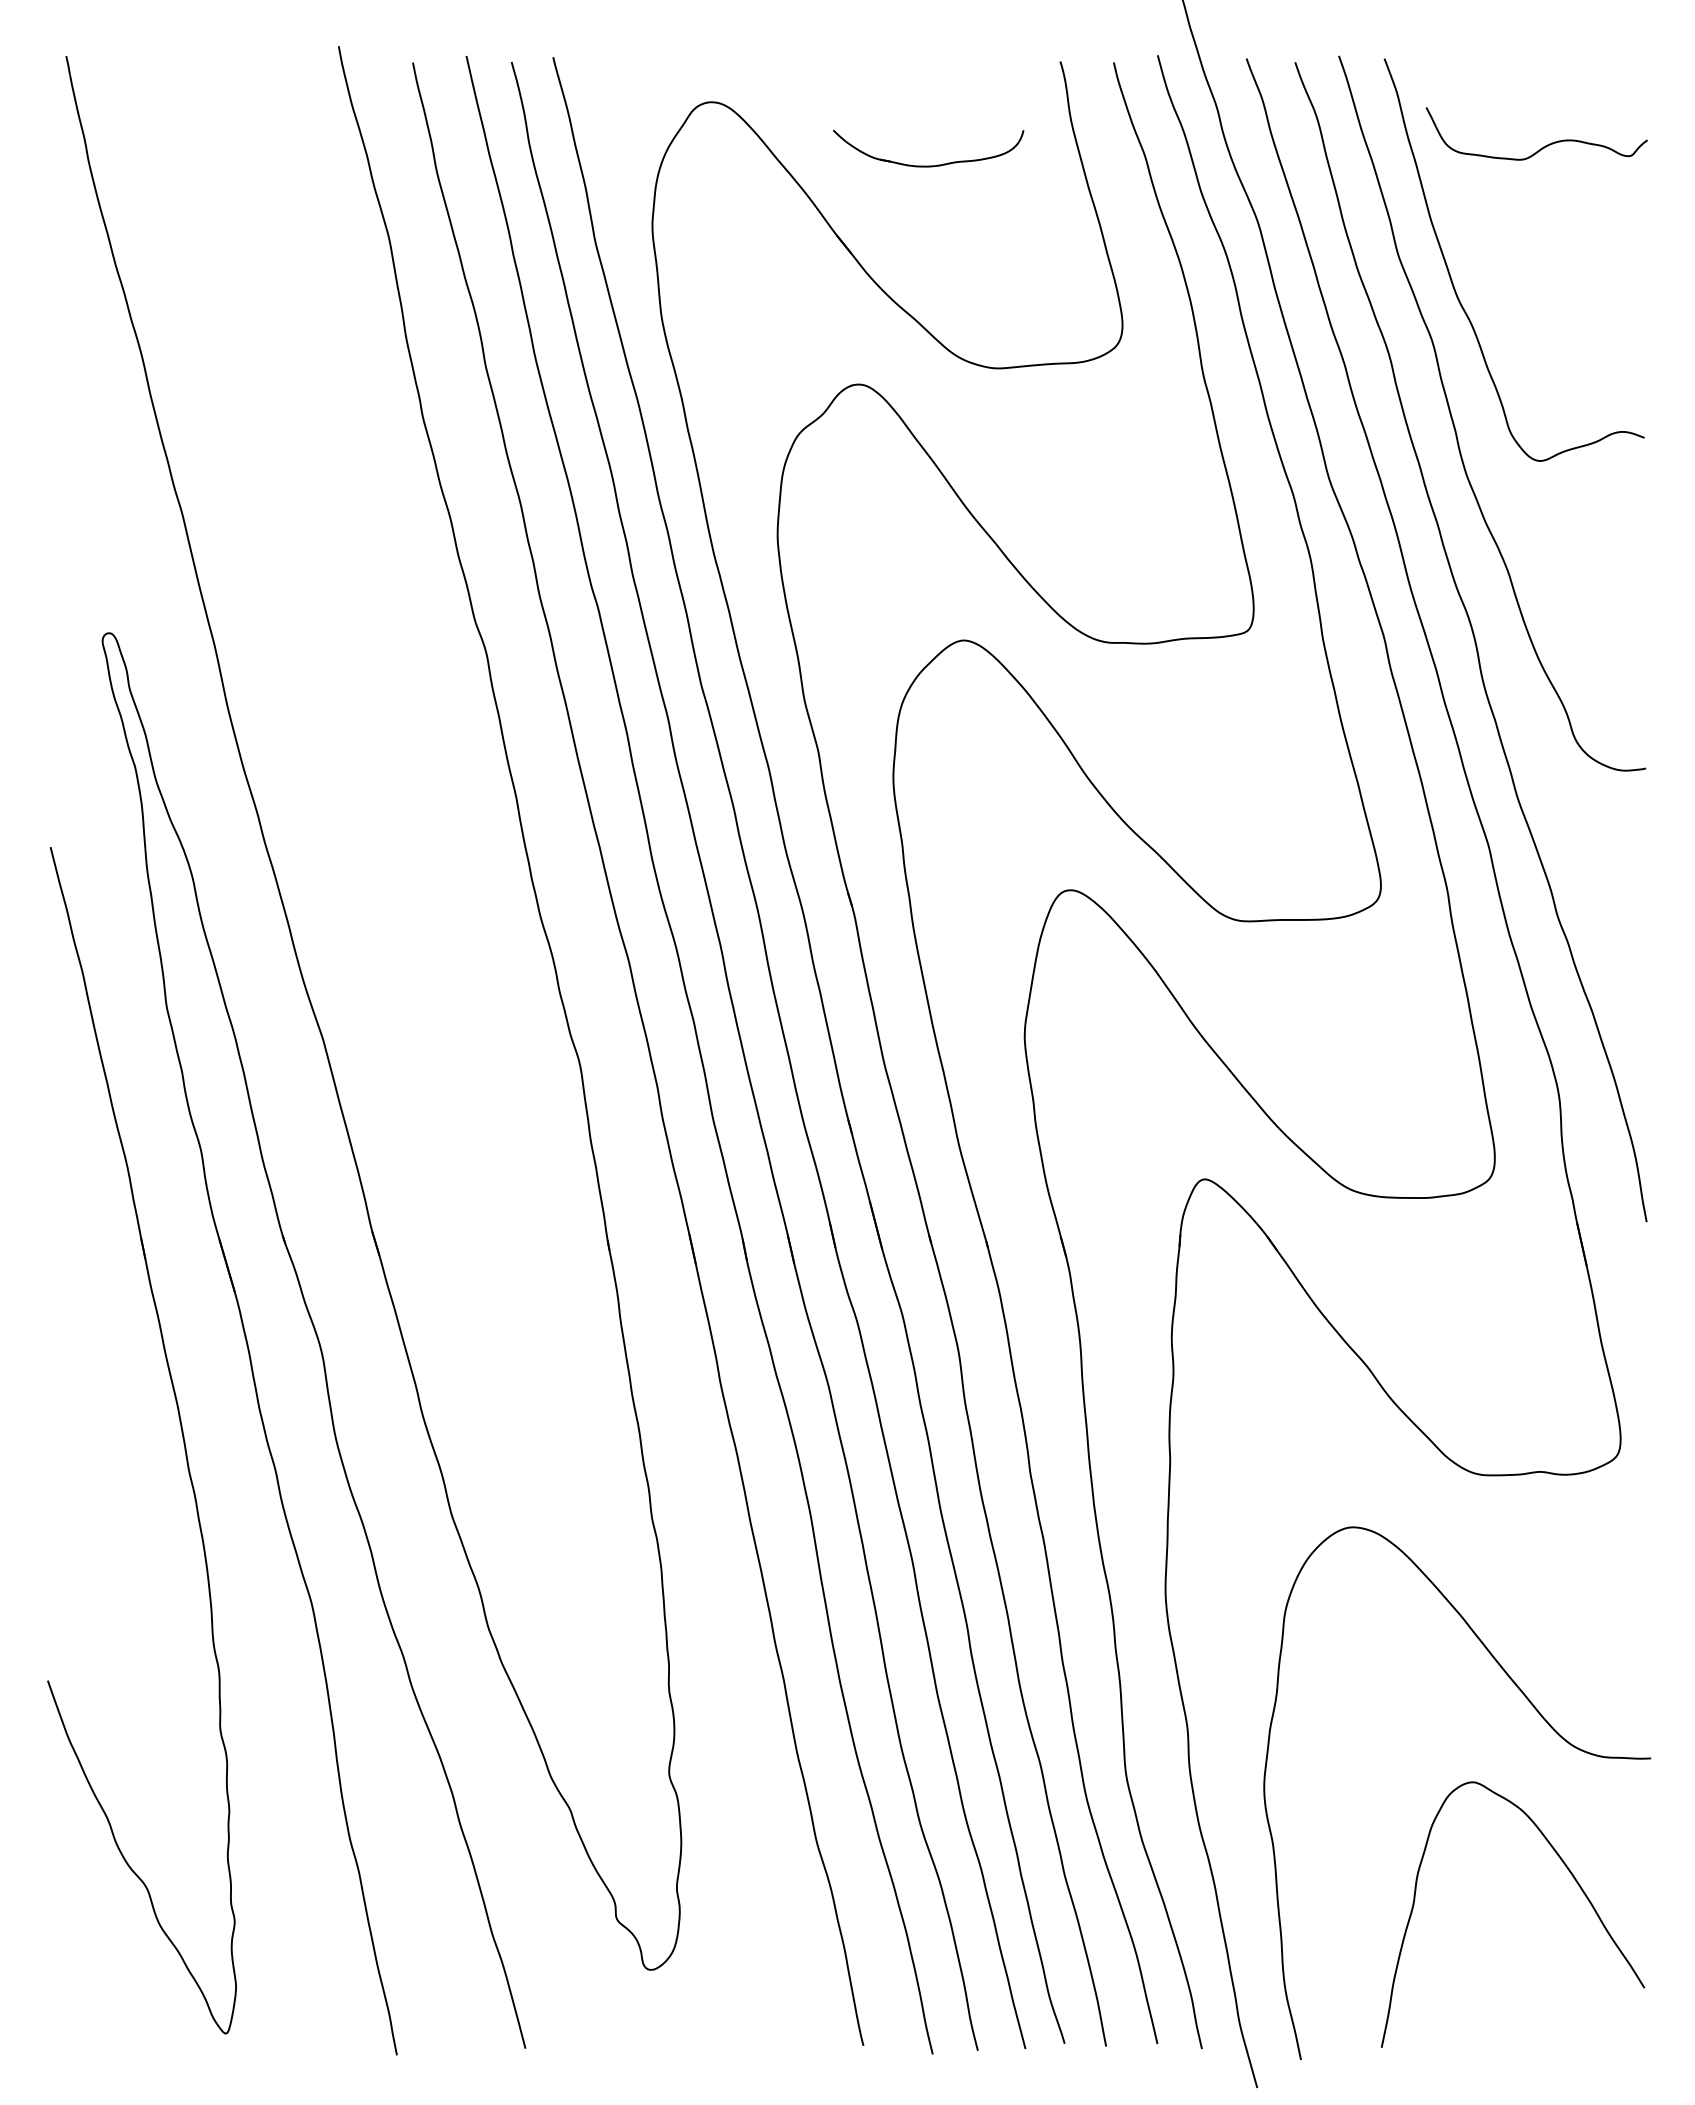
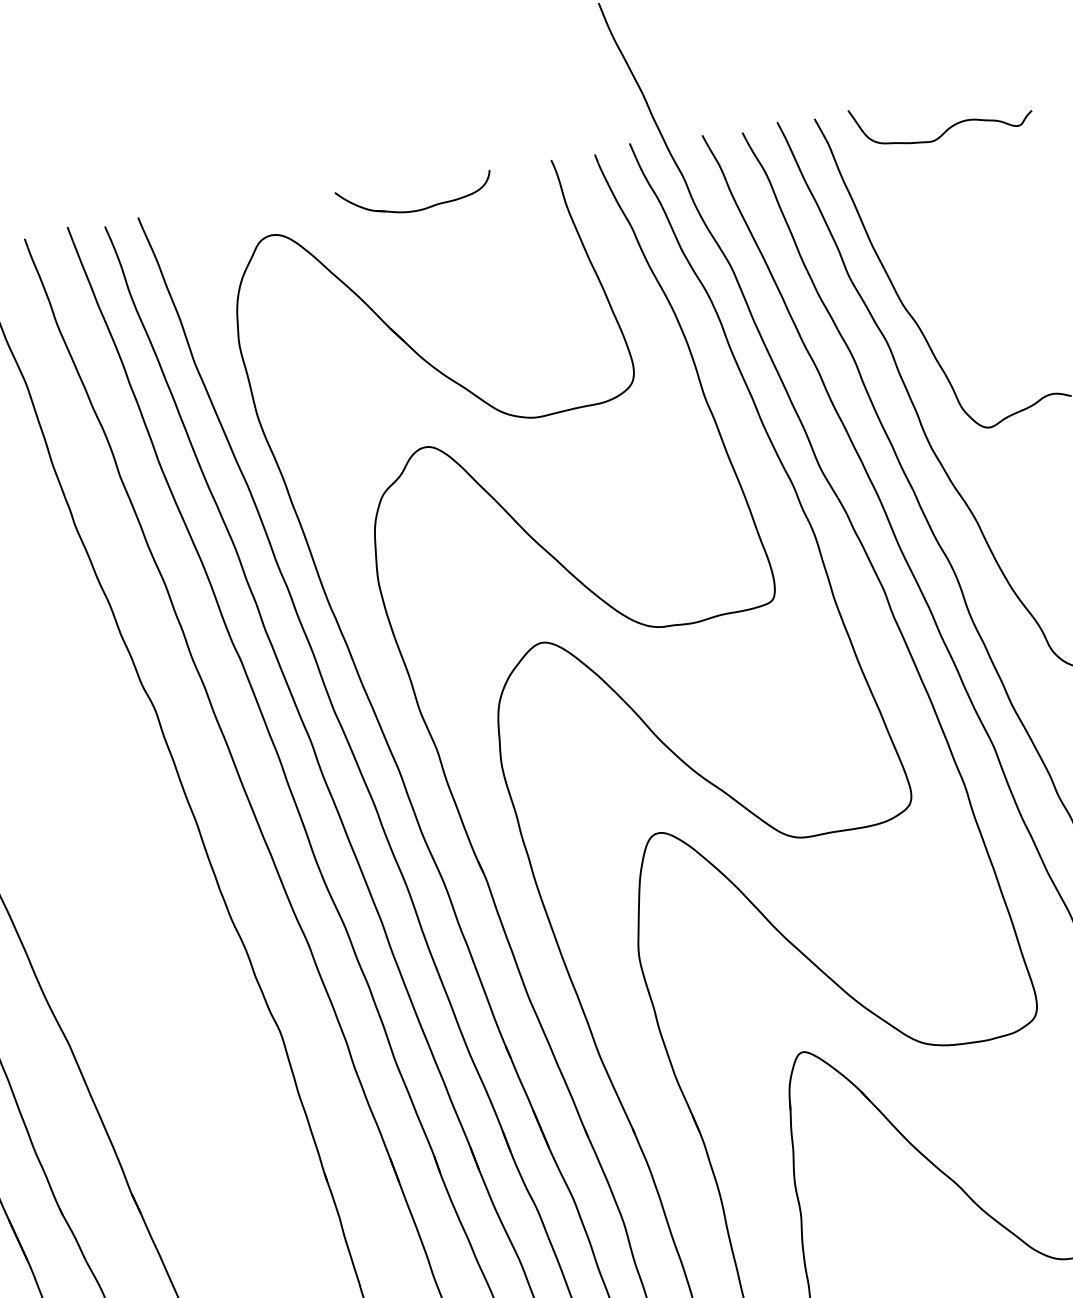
part: (1543, 146) -> (948, 128), moved
part: (928, 165) -> (416, 209), moved

